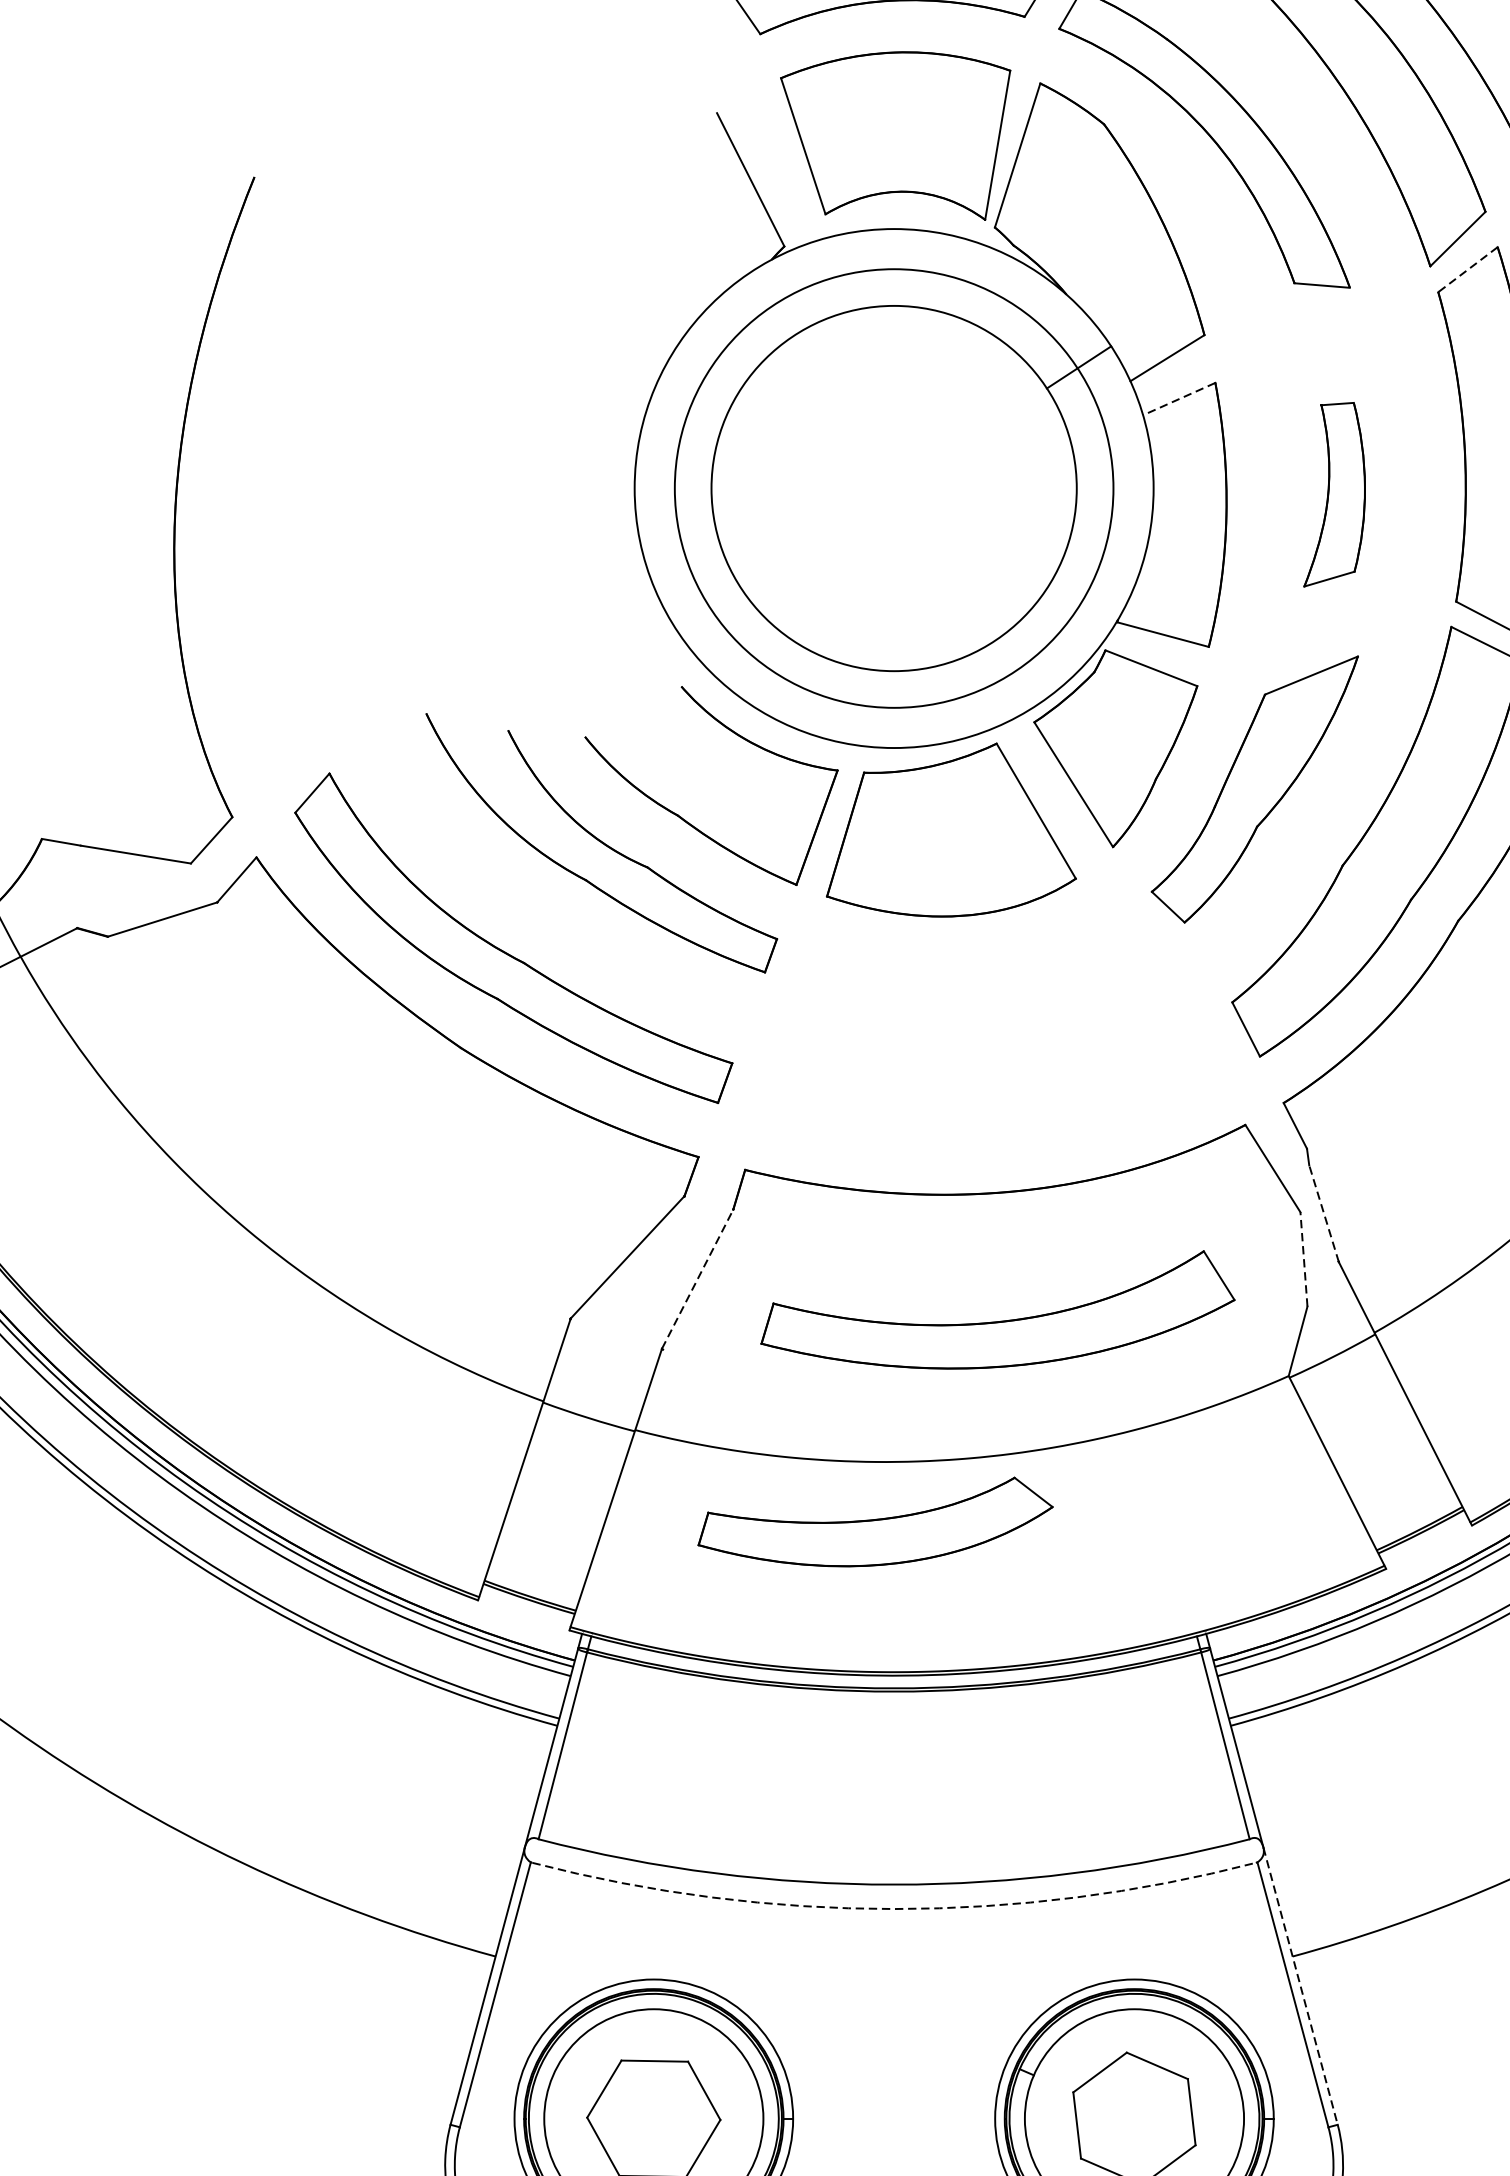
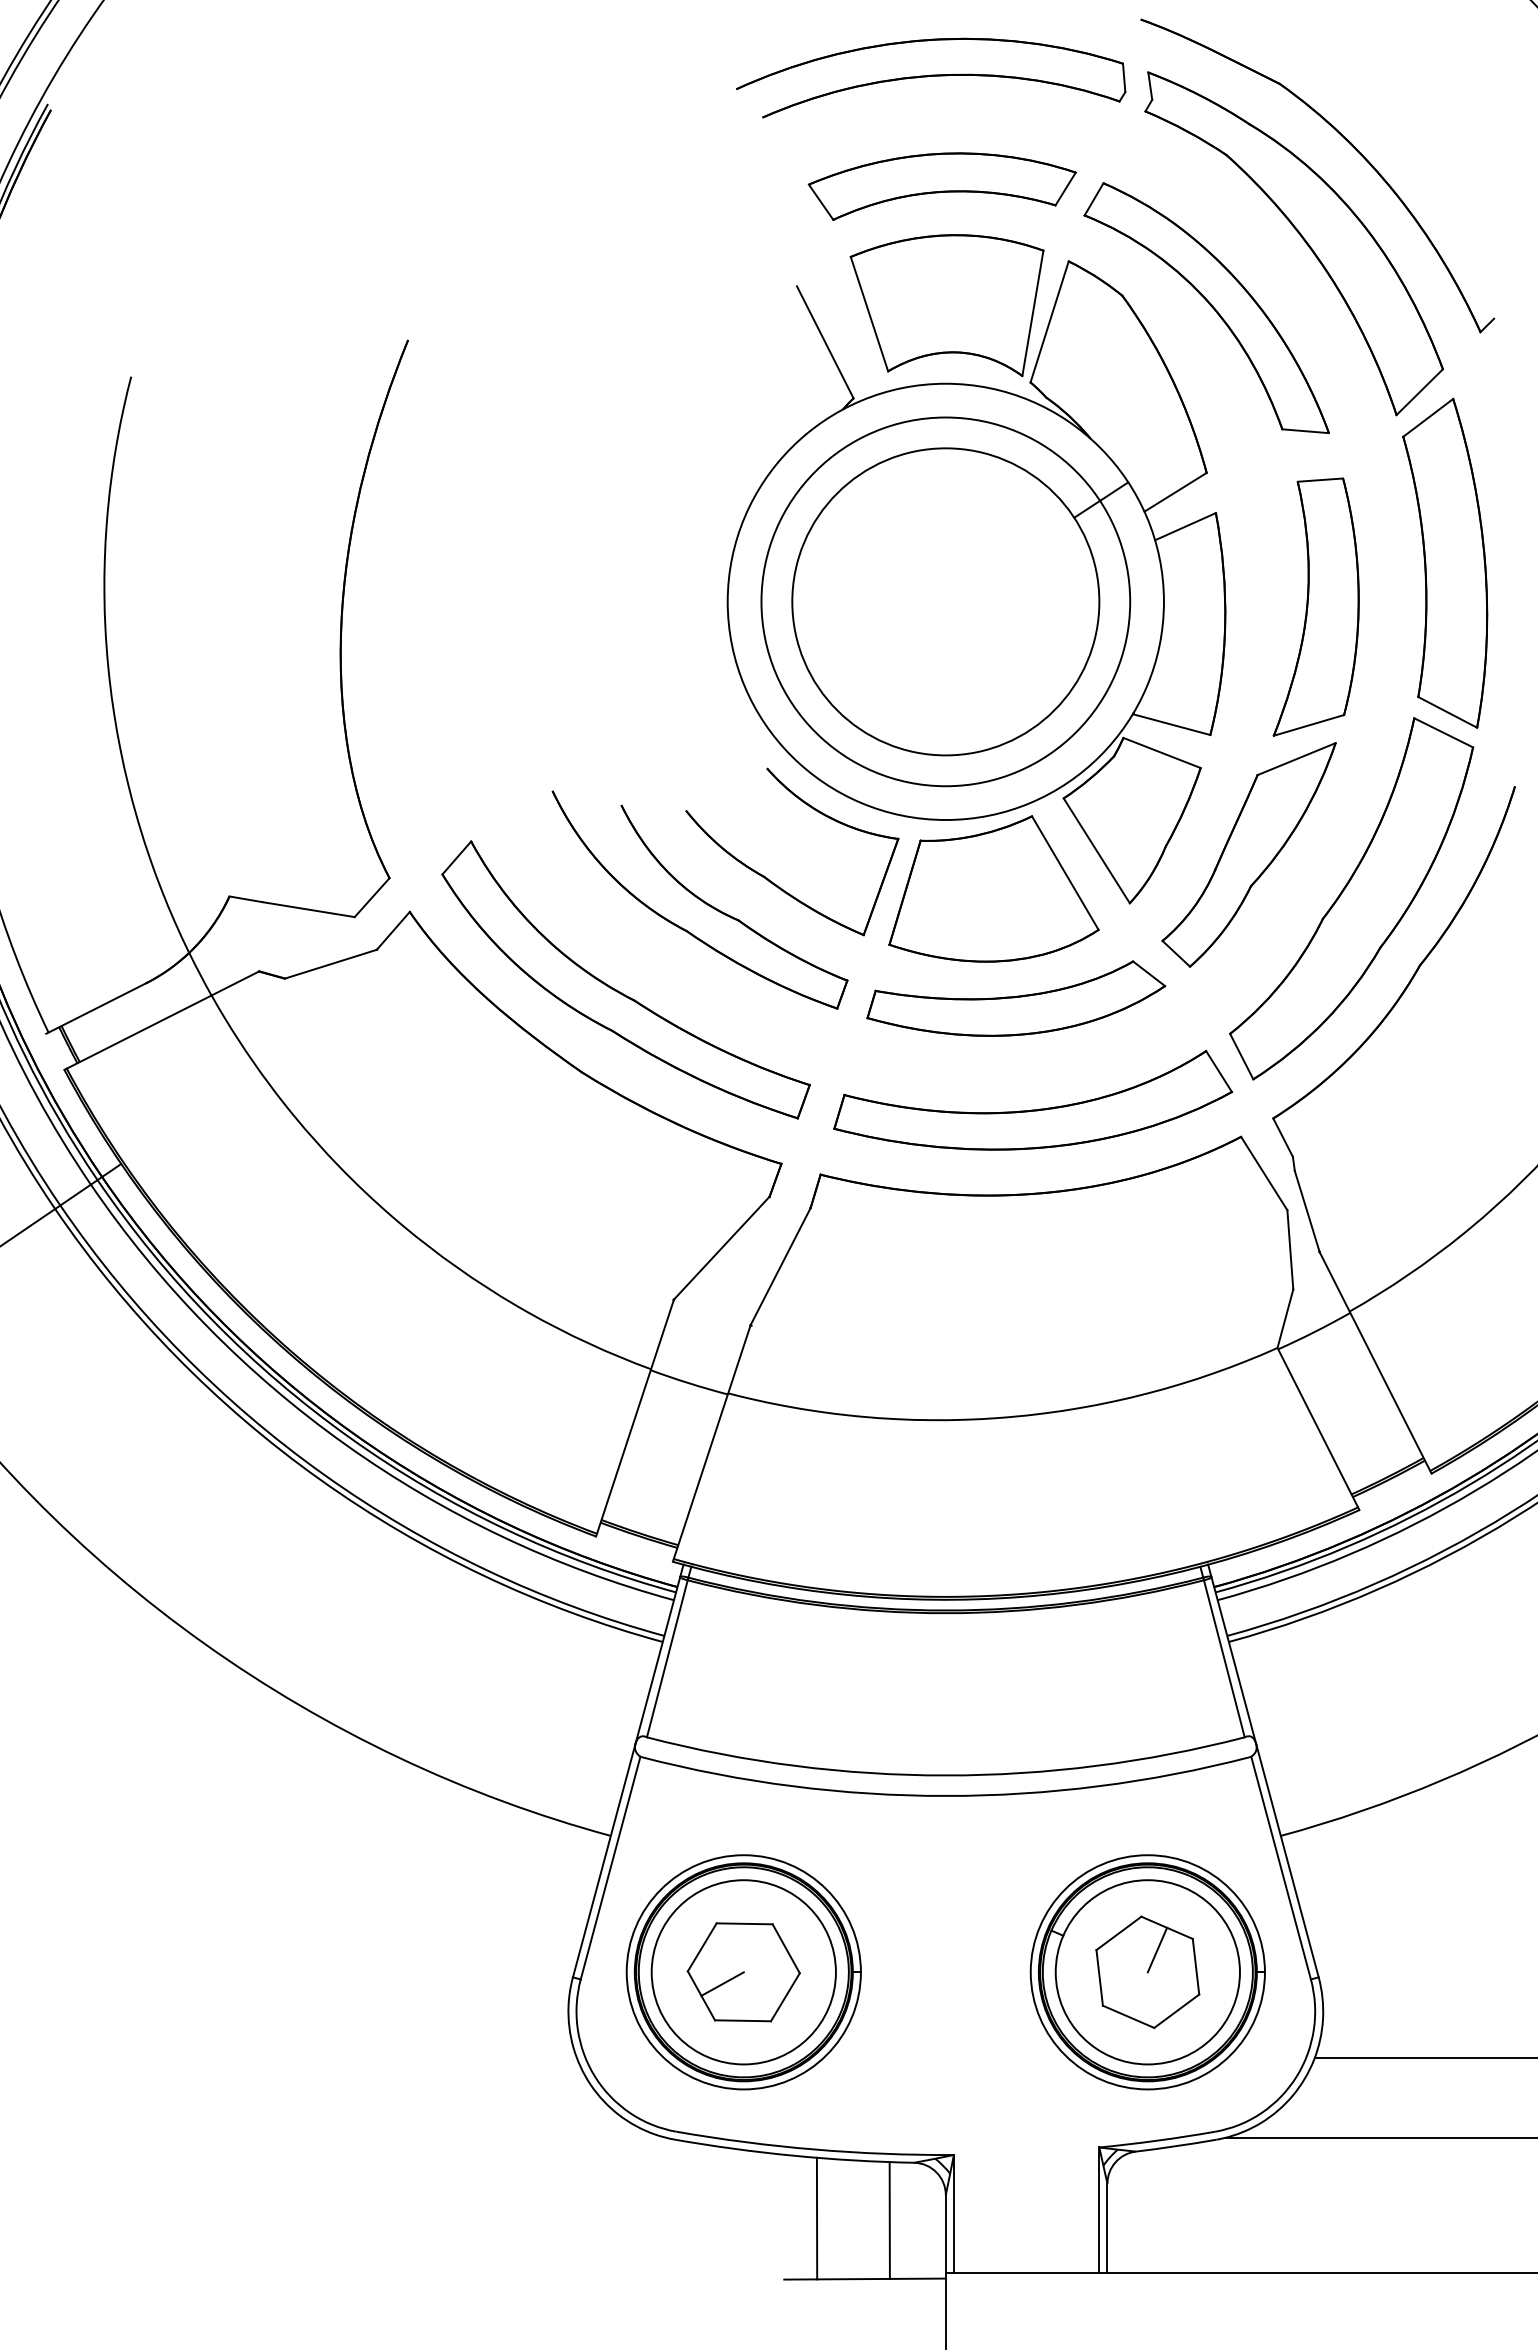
line: (1467, 270) -> (1427, 418), dashed -> solid
line: (1178, 398) -> (1184, 526), dashed -> solid
part: (1333, 494) -> (1315, 606), size x1.67
line: (1324, 1213) -> (1307, 1211), dashed -> solid
line: (1304, 1258) -> (1290, 1249), dashed -> solid
line: (697, 1279) -> (780, 1266), dashed -> solid
part: (998, 1320) -> (1033, 1109), moved
part: (875, 1521) -> (1016, 998), moved
arc: (893, 1908) -> (945, 1795), dashed -> solid
line: (1300, 1985) -> (1287, 1860), dashed -> solid
line: (1145, 2091) -> (1157, 1949), added
line: (628, 2132) -> (722, 1983), added

